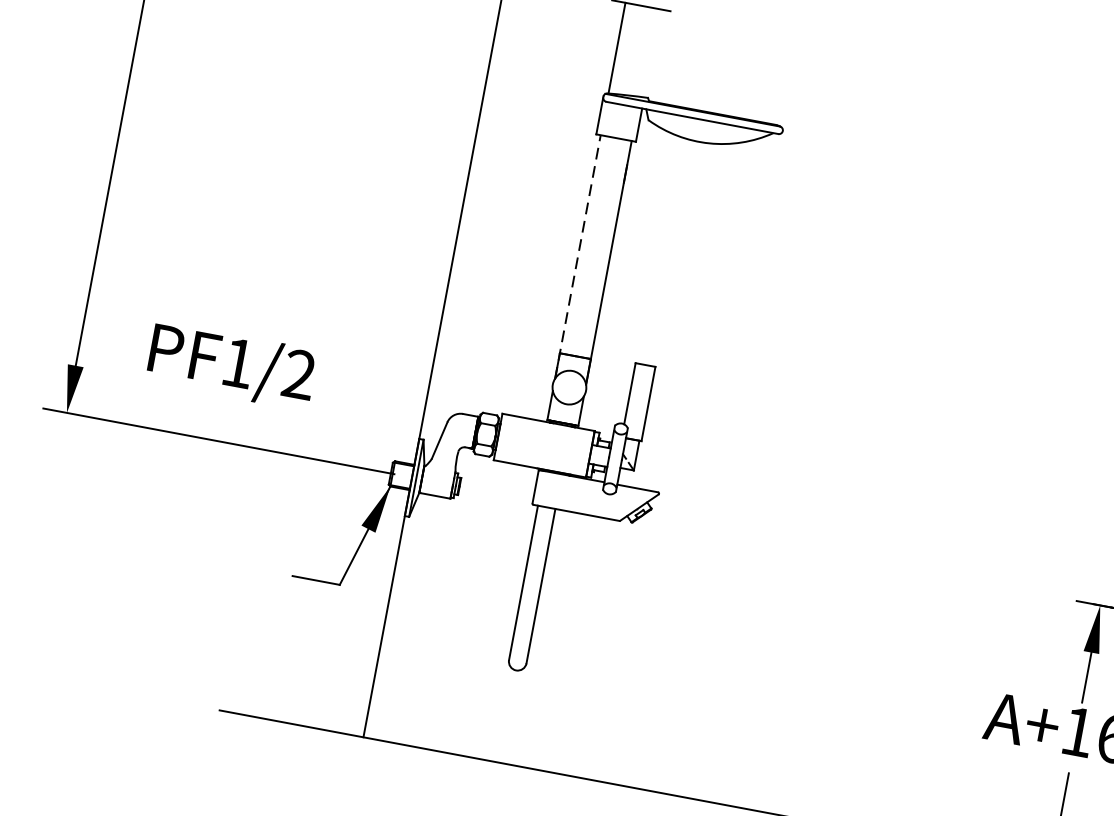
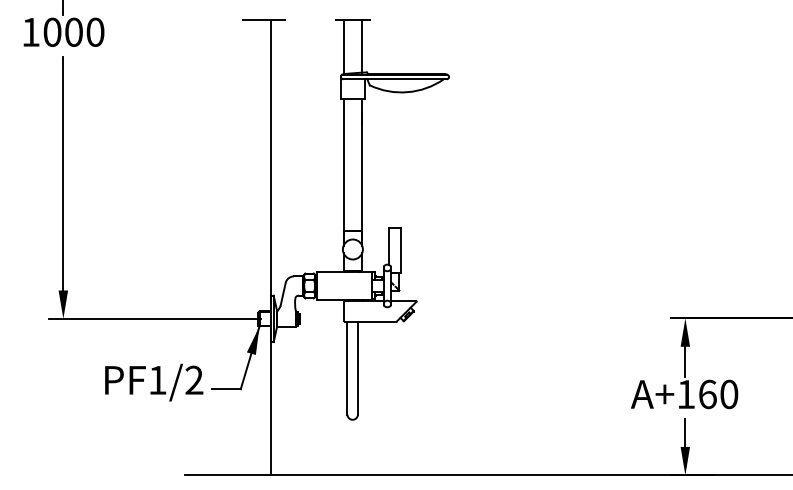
line: (648, 51) -> (362, 45), added
line: (577, 256) -> (343, 172), dashed -> solid
text: (232, 365) -> (154, 382), moved

